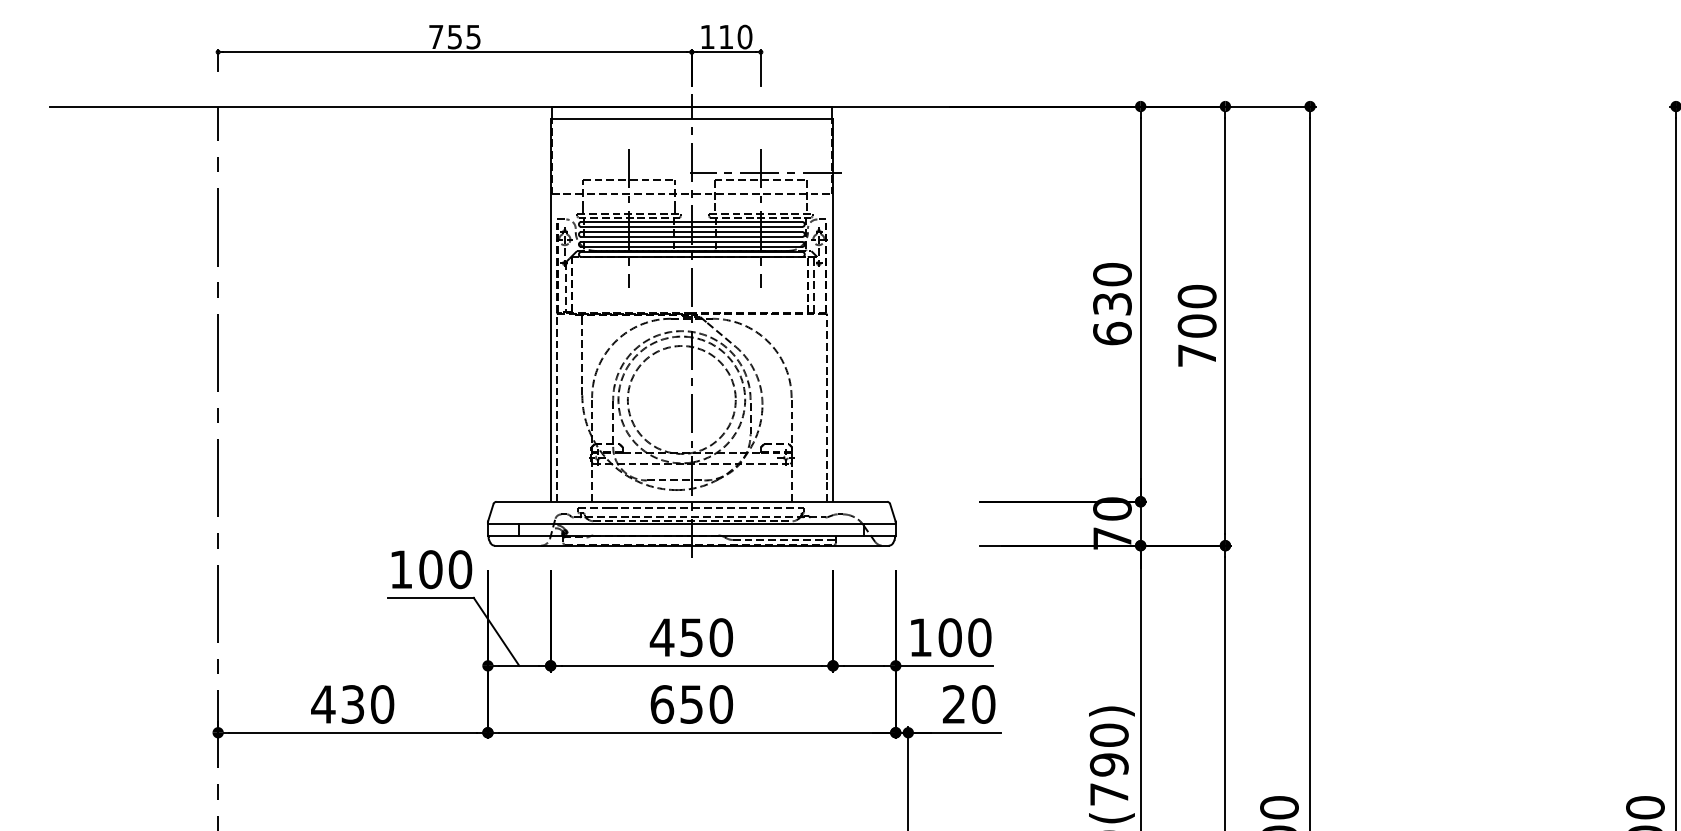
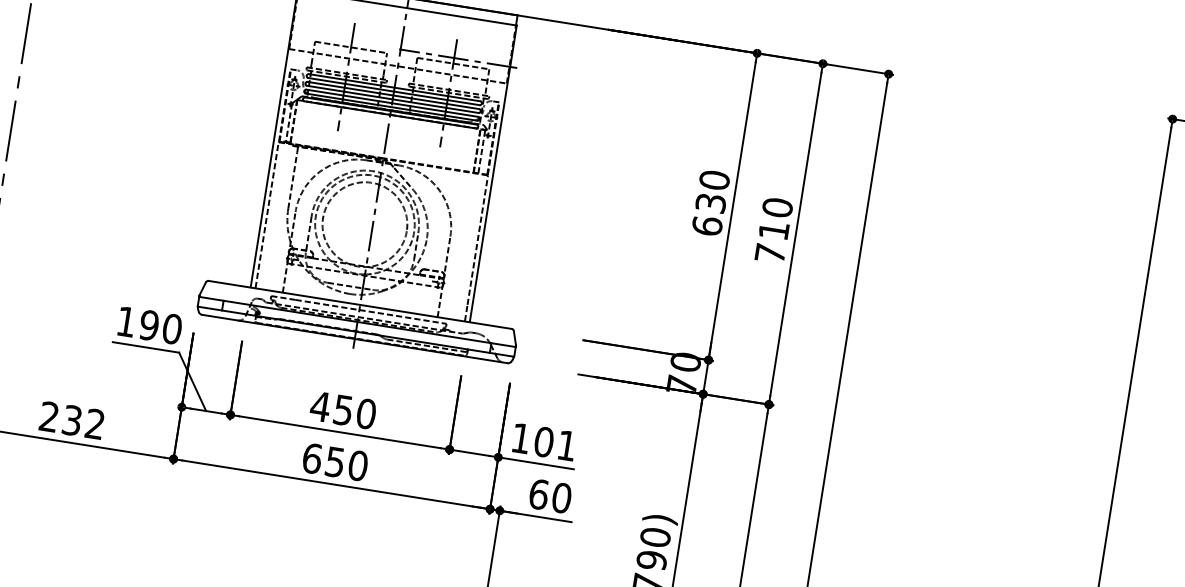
text: (1196, 325) -> (773, 230), 700 -> 710
text: (430, 569) -> (149, 325), 100 -> 190
text: (979, 637) -> (566, 445), 100 -> 101
text: (352, 704) -> (71, 420), 430 -> 232
text: (954, 704) -> (539, 494), 20 -> 60

